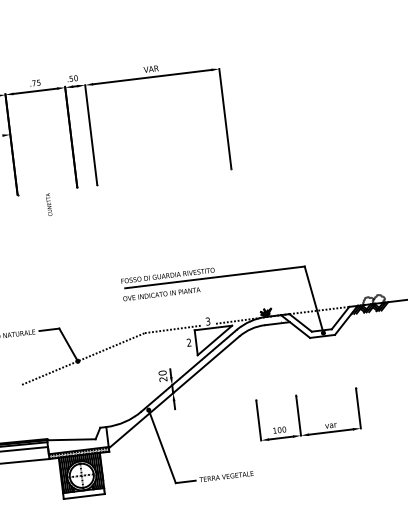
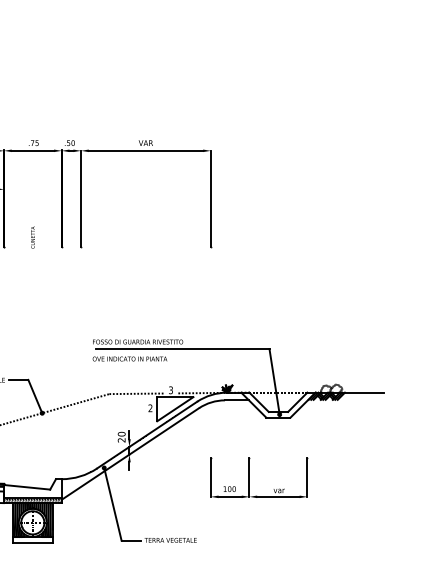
text: (48, 204) -> (32, 237), moved
part: (298, 415) -> (249, 477), moved

